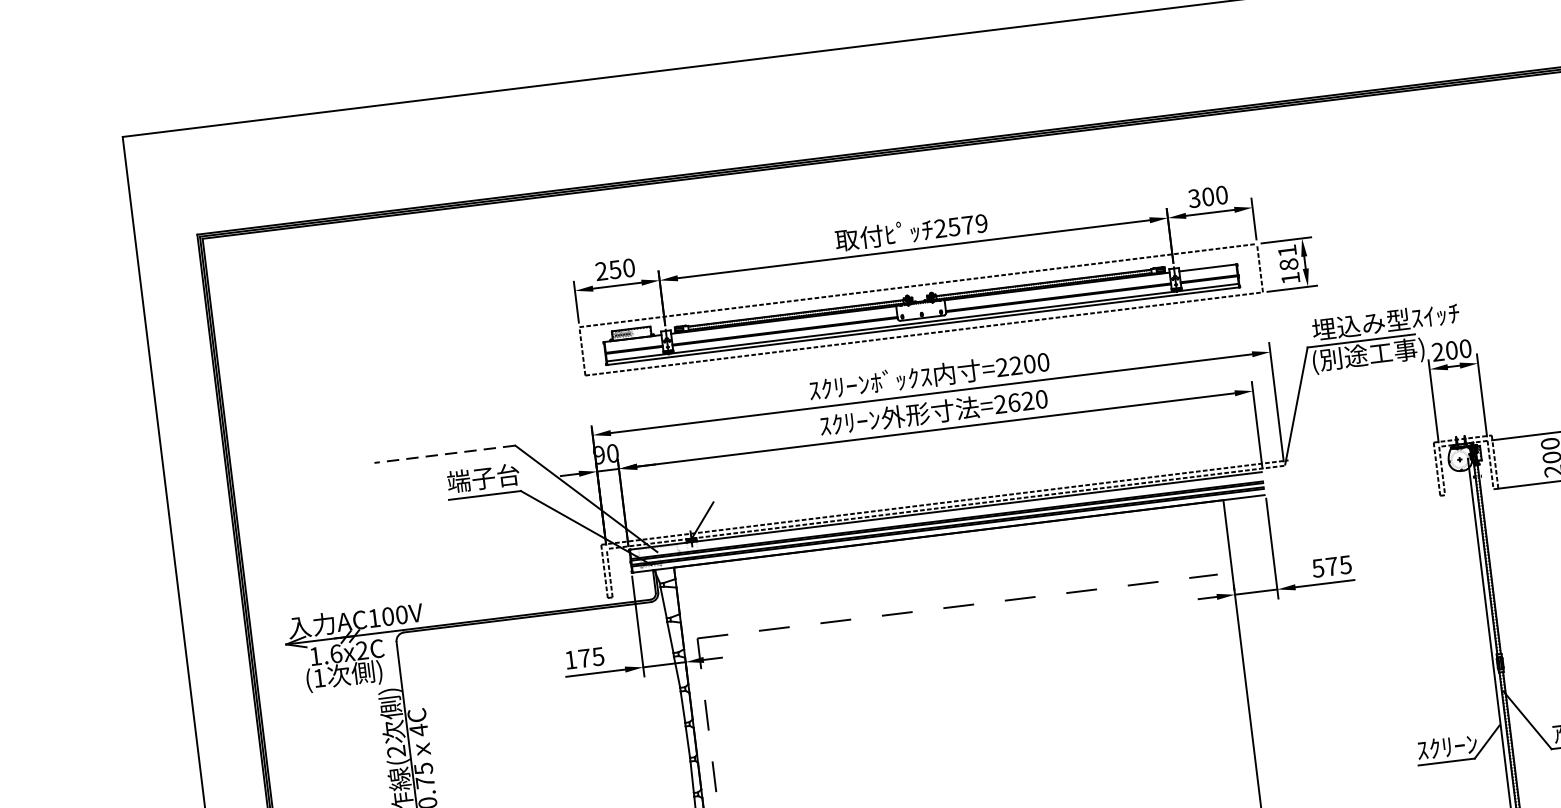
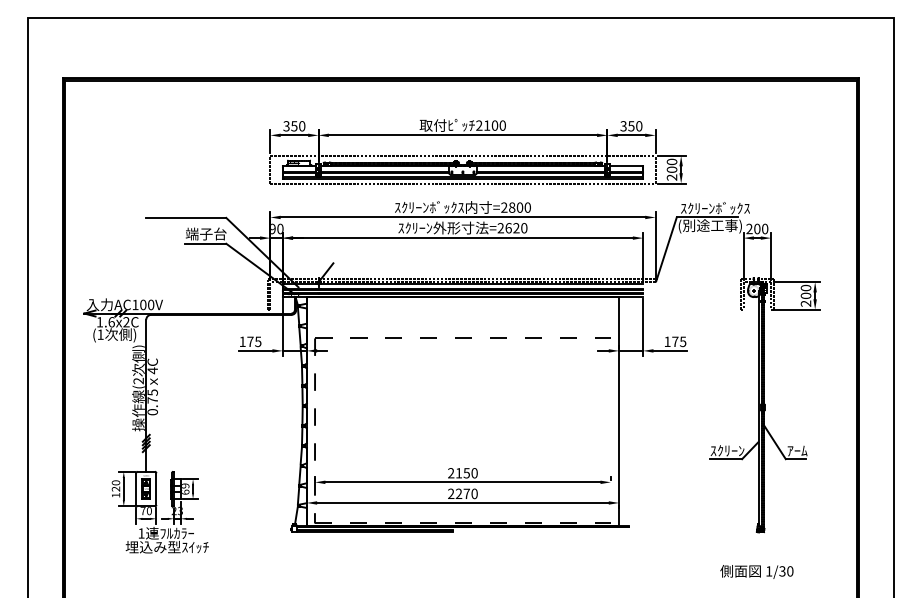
text: (1208, 197) -> (631, 126), 300 -> 350
text: (967, 225) -> (494, 125), 2579 -> 2100
text: (1287, 264) -> (671, 169), 181 -> 200
text: (601, 271) -> (286, 126), 250 -> 350
text: (1384, 322) -> (721, 208), 埋込み型ｽｲｯﾁ -> ｽｸﾘｰﾝﾎﾞｯｸｽ
text: (1016, 365) -> (512, 207), =2200 -> =2800
line: (443, 453) -> (185, 217), dashed -> solid
text: (1318, 567) -> (667, 341), 575 -> 175

